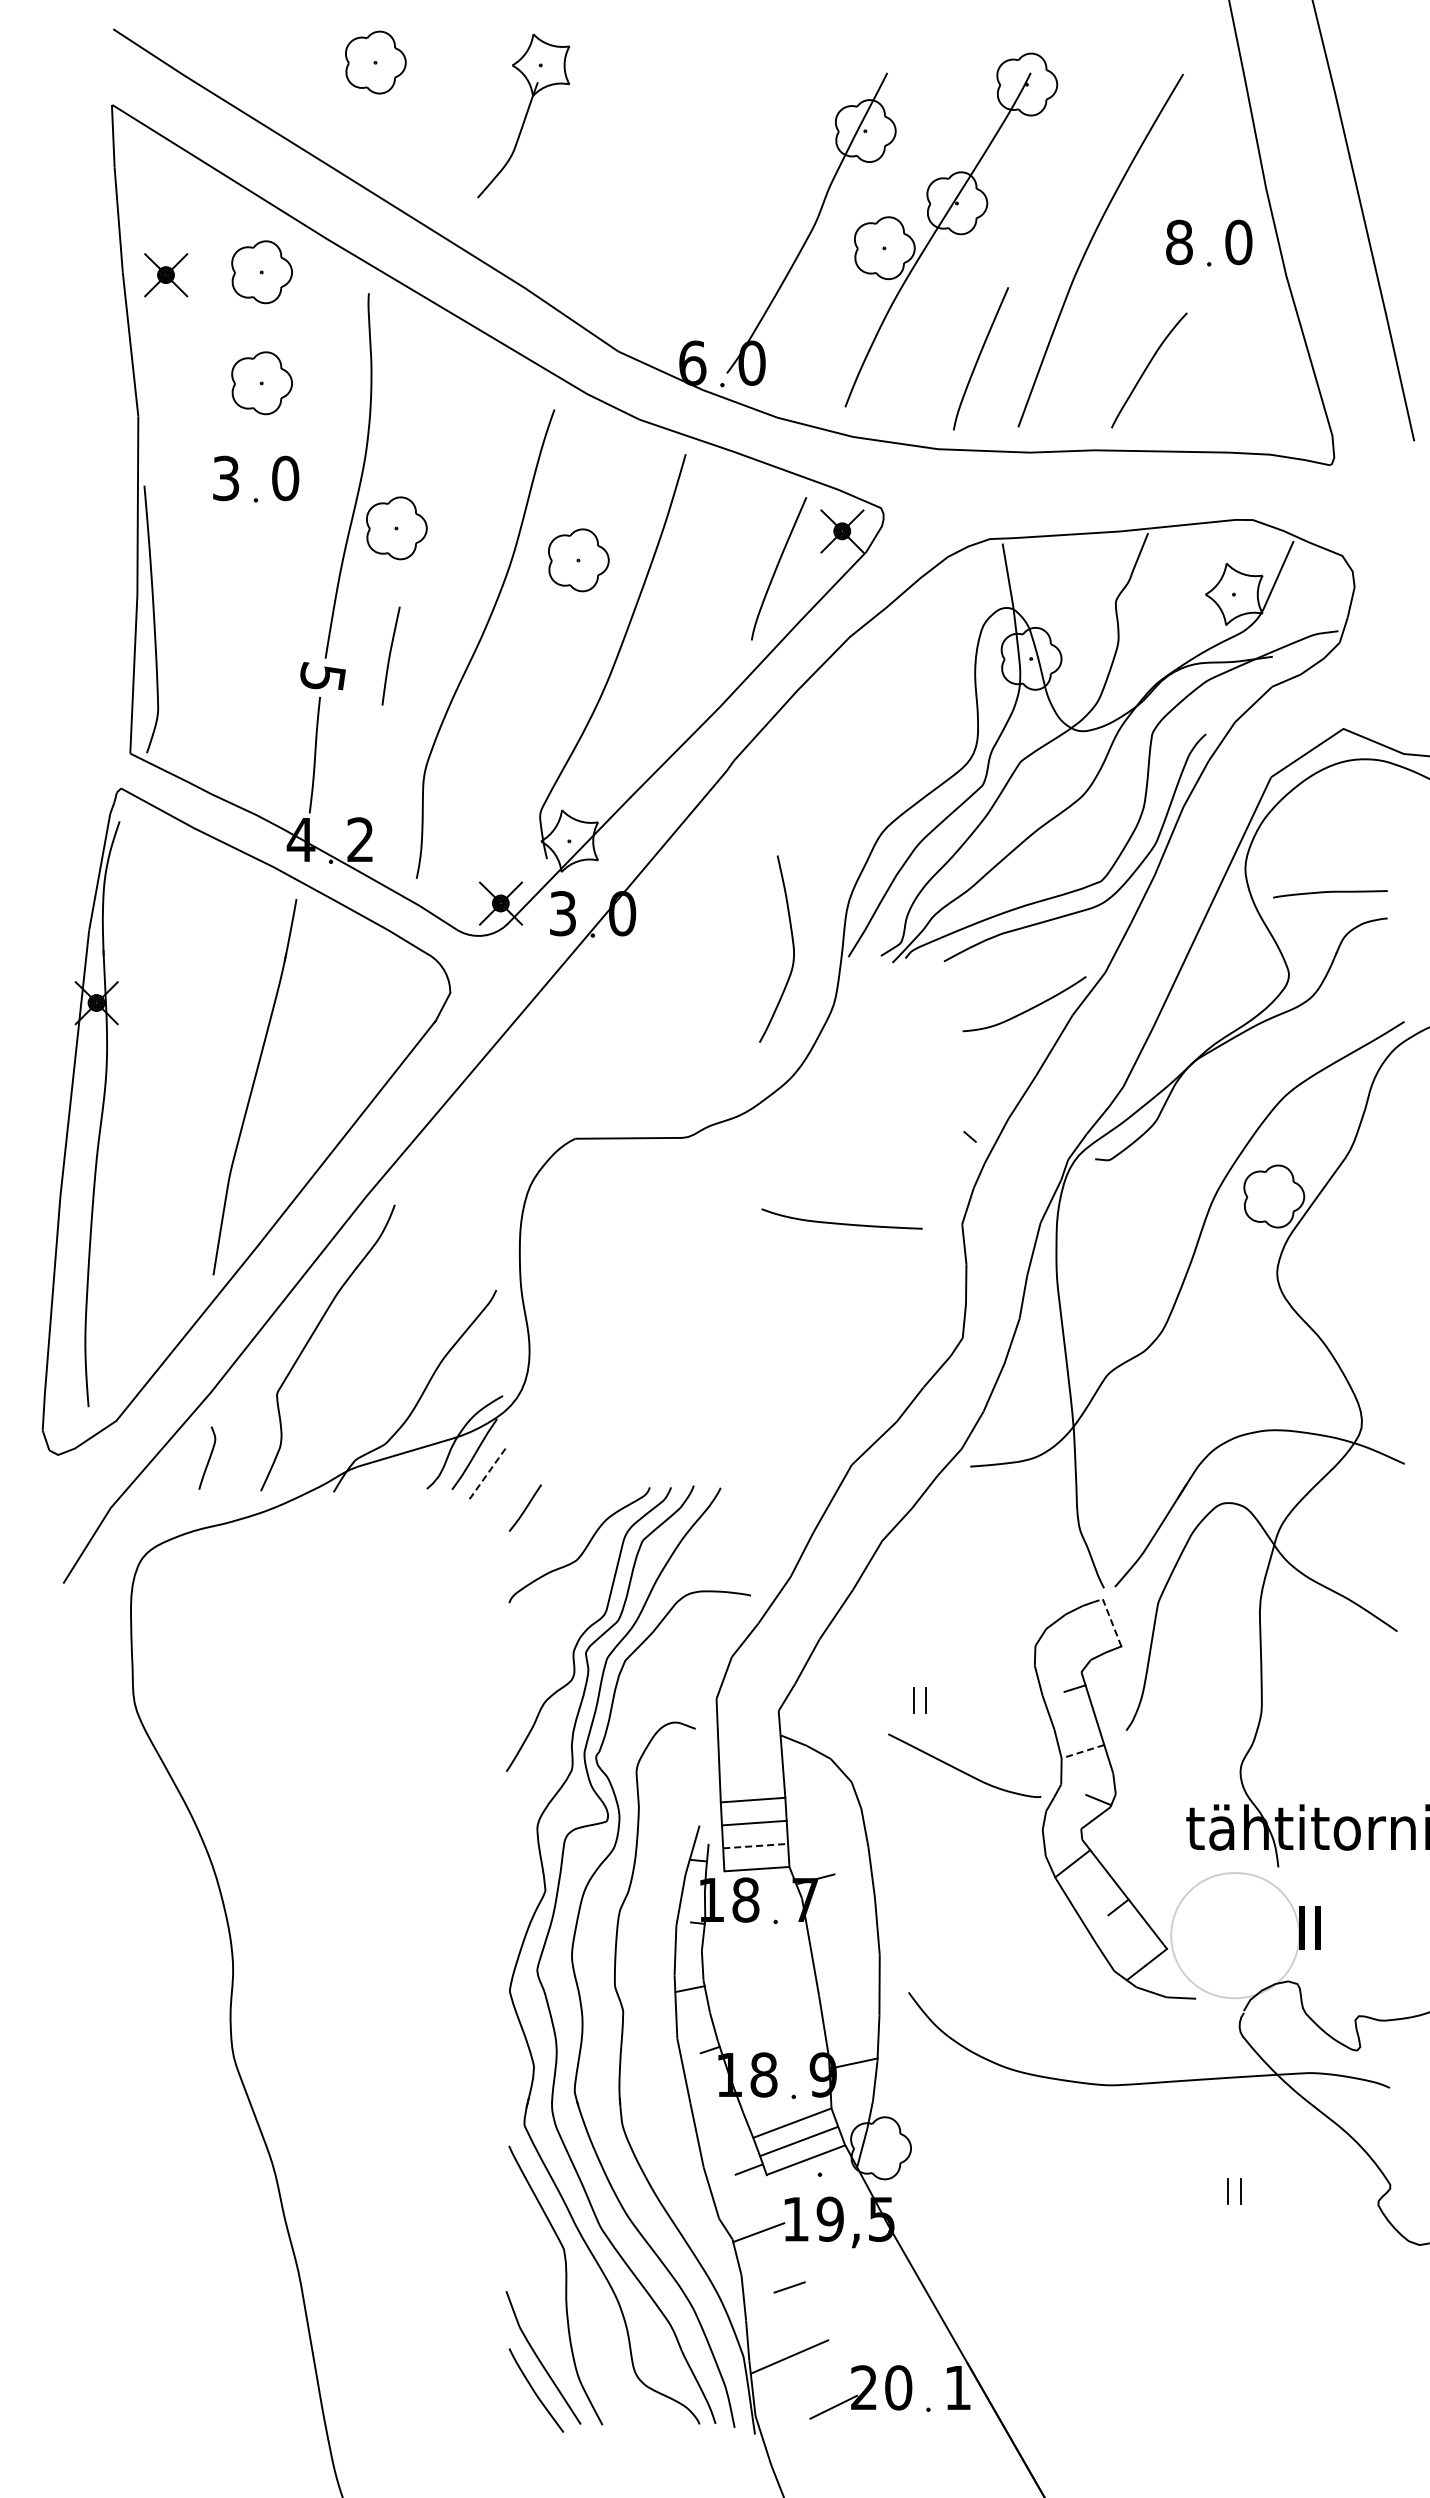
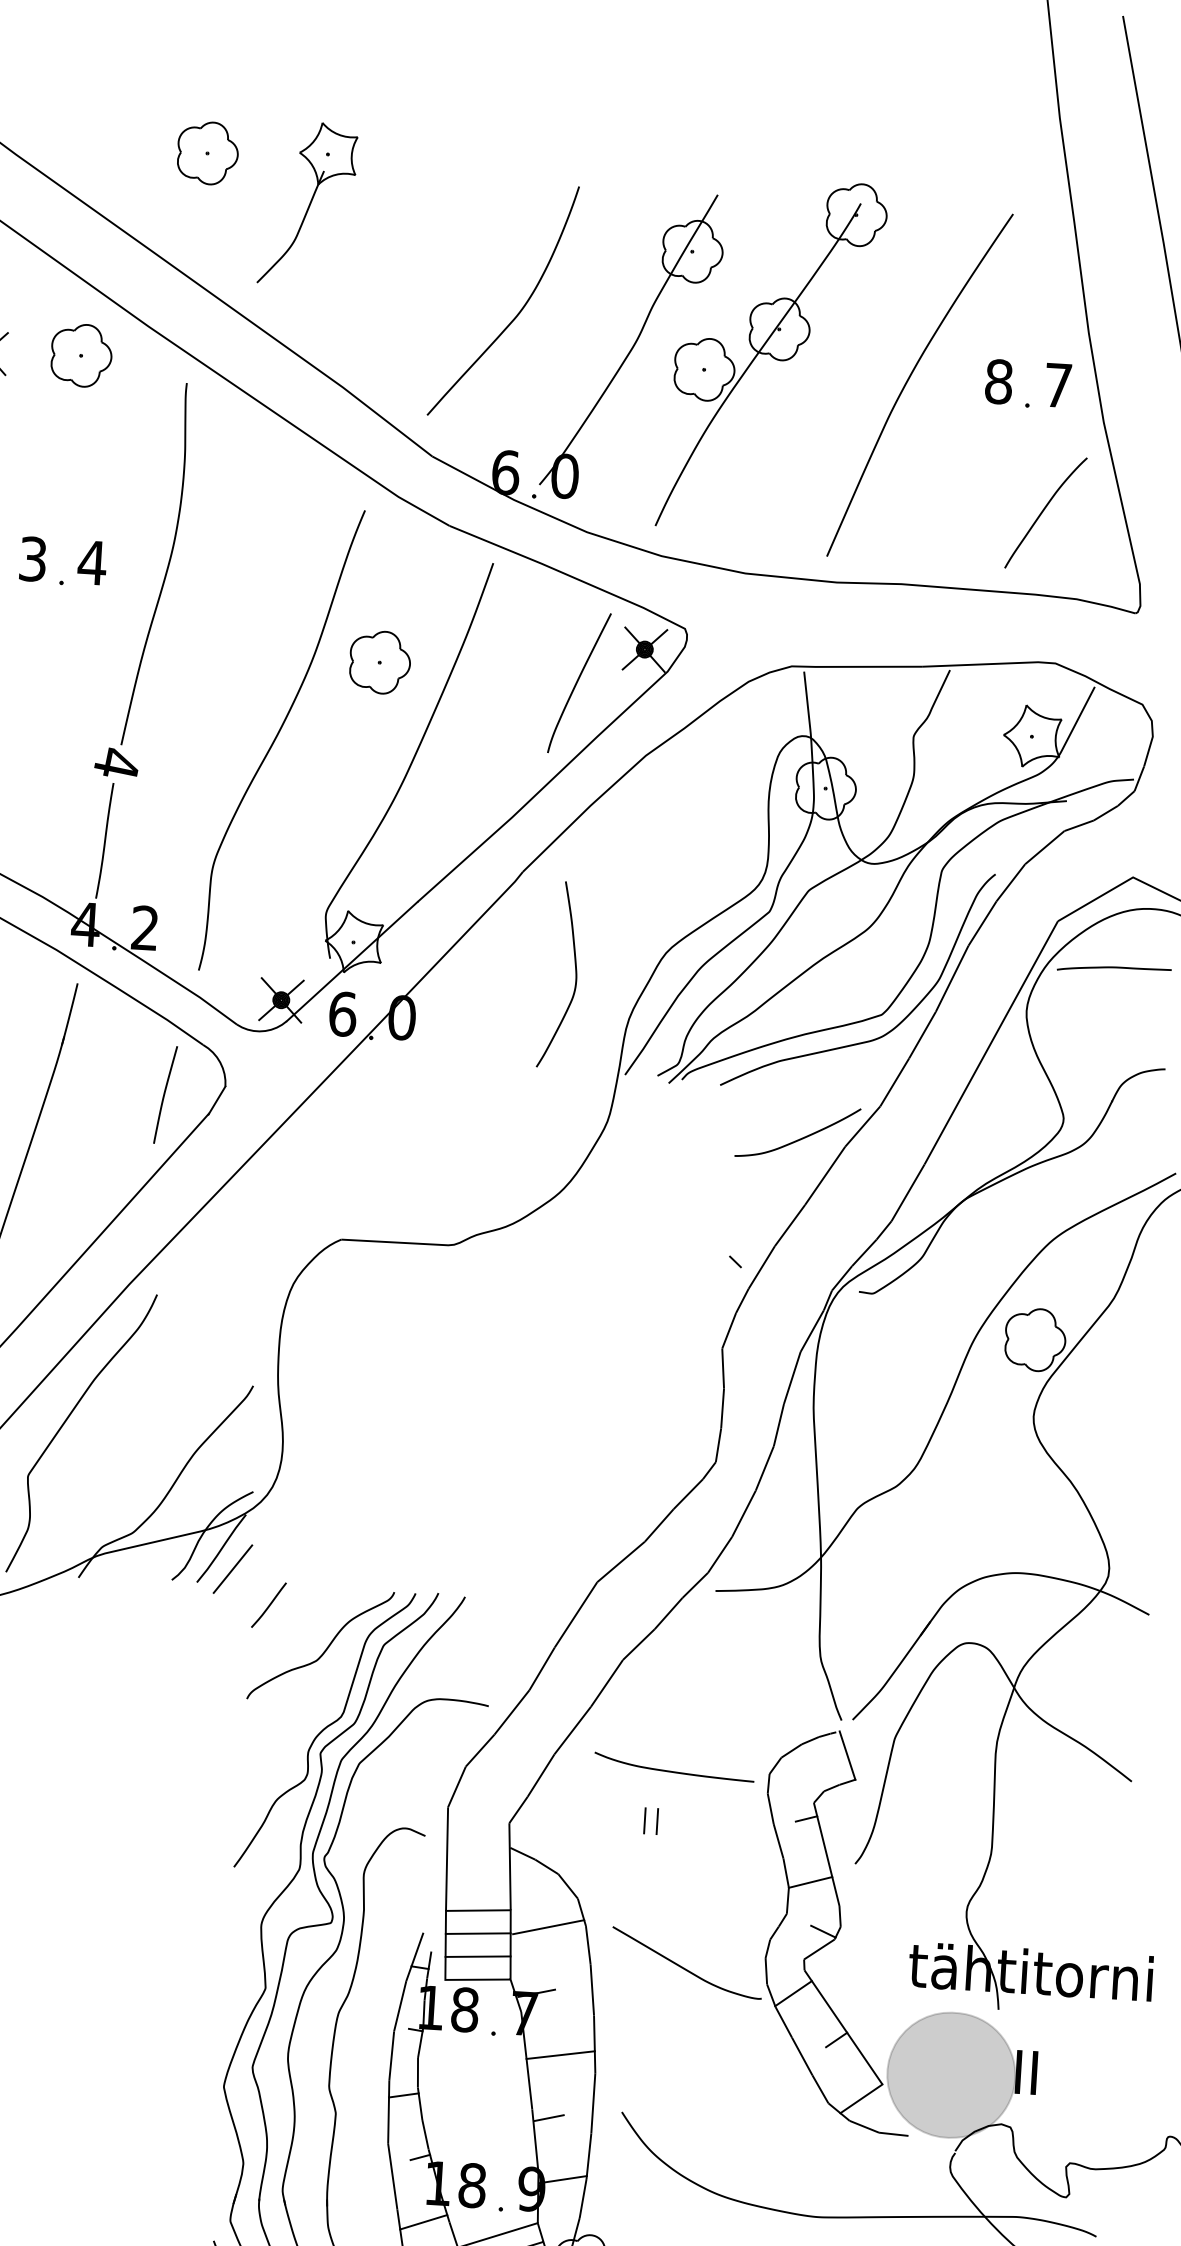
part: (523, 115) -> (307, 203), moved
curve: (695, 202) -> (518, 312), added
text: (1238, 242) -> (1057, 385), 0 -> 7
curve: (979, 358) -> (792, 485), removed
curve: (1147, 368) -> (1044, 510), moved
part: (261, 383) -> (74, 466), removed
text: (285, 478) -> (92, 562), 0 -> 4
part: (396, 528) -> (200, 619), removed
curve: (390, 655) -> (165, 1094), moved
text: (322, 675) -> (117, 761), 5 -> 4
curve: (1330, 892) -> (1114, 968), moved
text: (562, 913) -> (342, 1014), 3 -> 6
curve: (792, 947) -> (575, 974), moved
curve: (838, 1222) -> (670, 1770), moved
line: (487, 1474) -> (233, 1569), dashed -> solid
line: (1111, 1622) -> (846, 1755), dashed -> solid
line: (1082, 1751) -> (810, 1882), dashed -> solid
curve: (962, 1770) -> (684, 1967), moved
line: (824, 1812) -> (548, 1927), added
line: (755, 1846) -> (477, 1957), dashed -> solid
fill: (1235, 1935) -> (951, 2075), added
line: (843, 1939) -> (560, 2055), added
line: (836, 2002) -> (549, 2117), added
line: (717, 2114) -> (423, 2222), added

